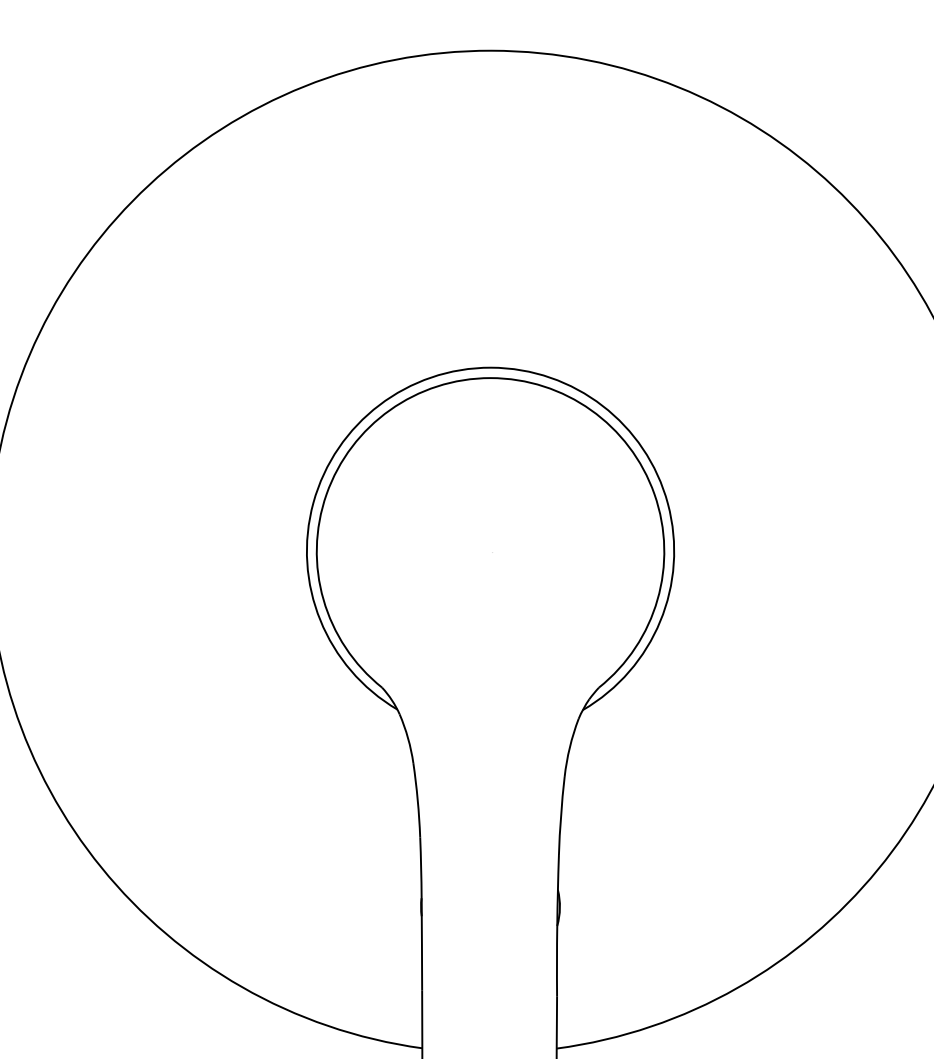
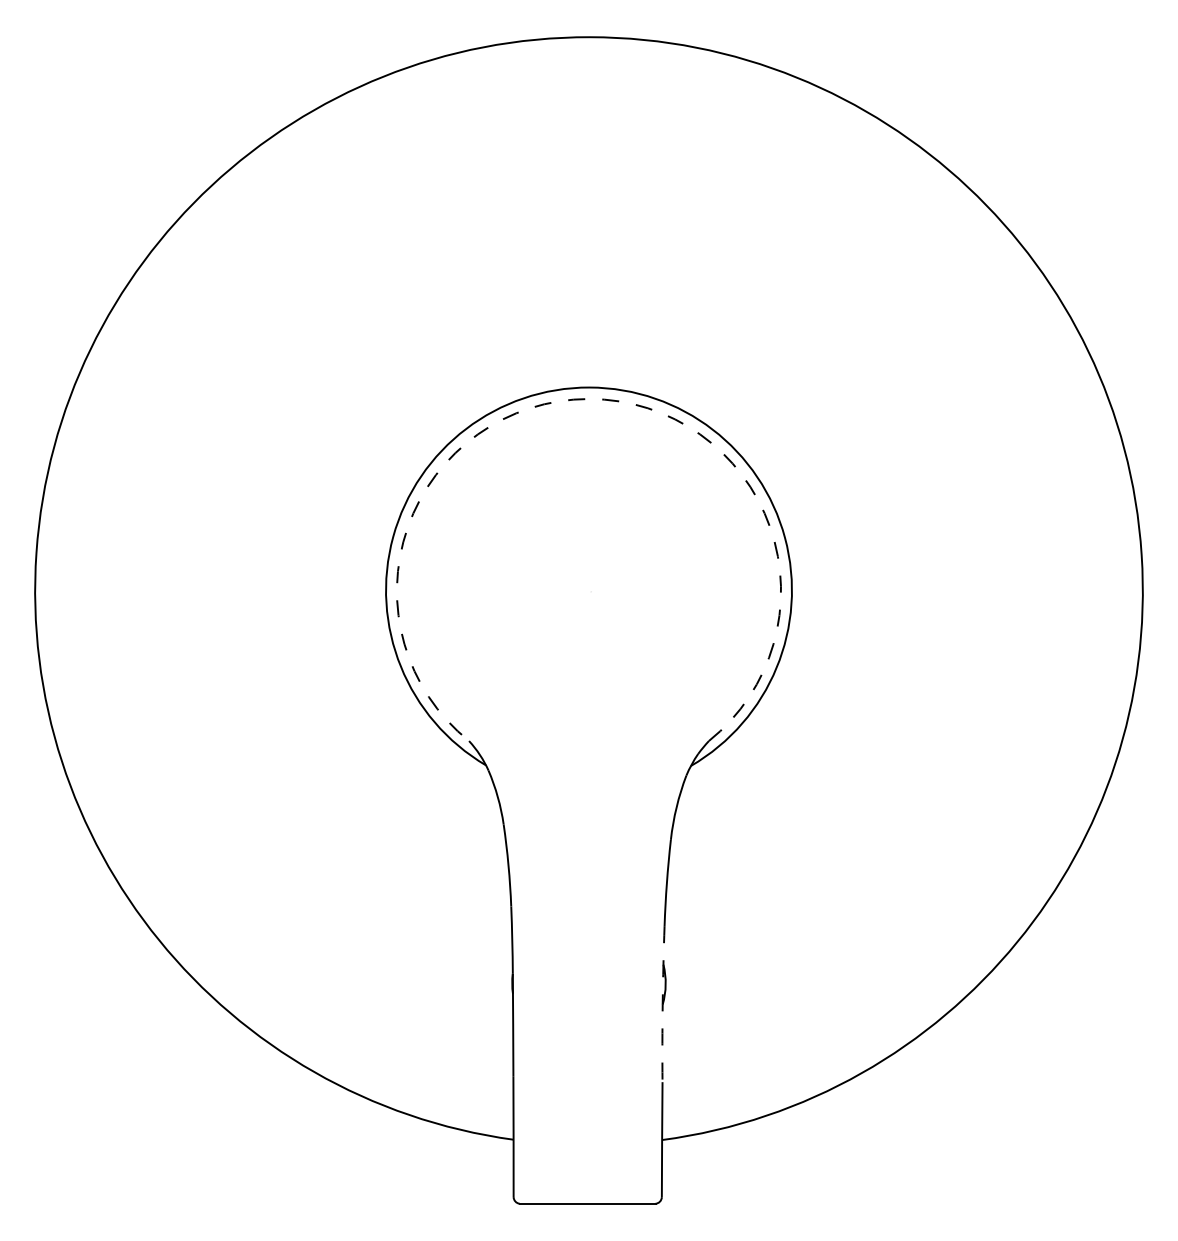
arc: (491, 378) -> (589, 399), solid -> dashed
arc: (557, 925) -> (662, 1004), solid -> dashed

